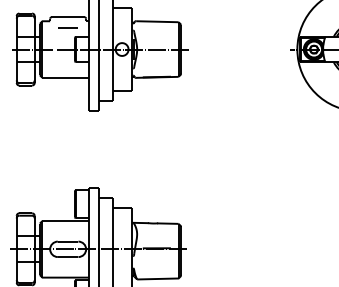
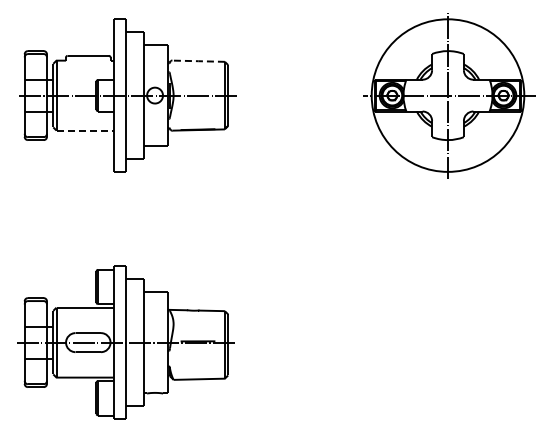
line: (157, 21) -> (198, 61), solid -> dashed
line: (68, 27) -> (88, 68), removed
line: (65, 77) -> (85, 130), solid -> dashed

